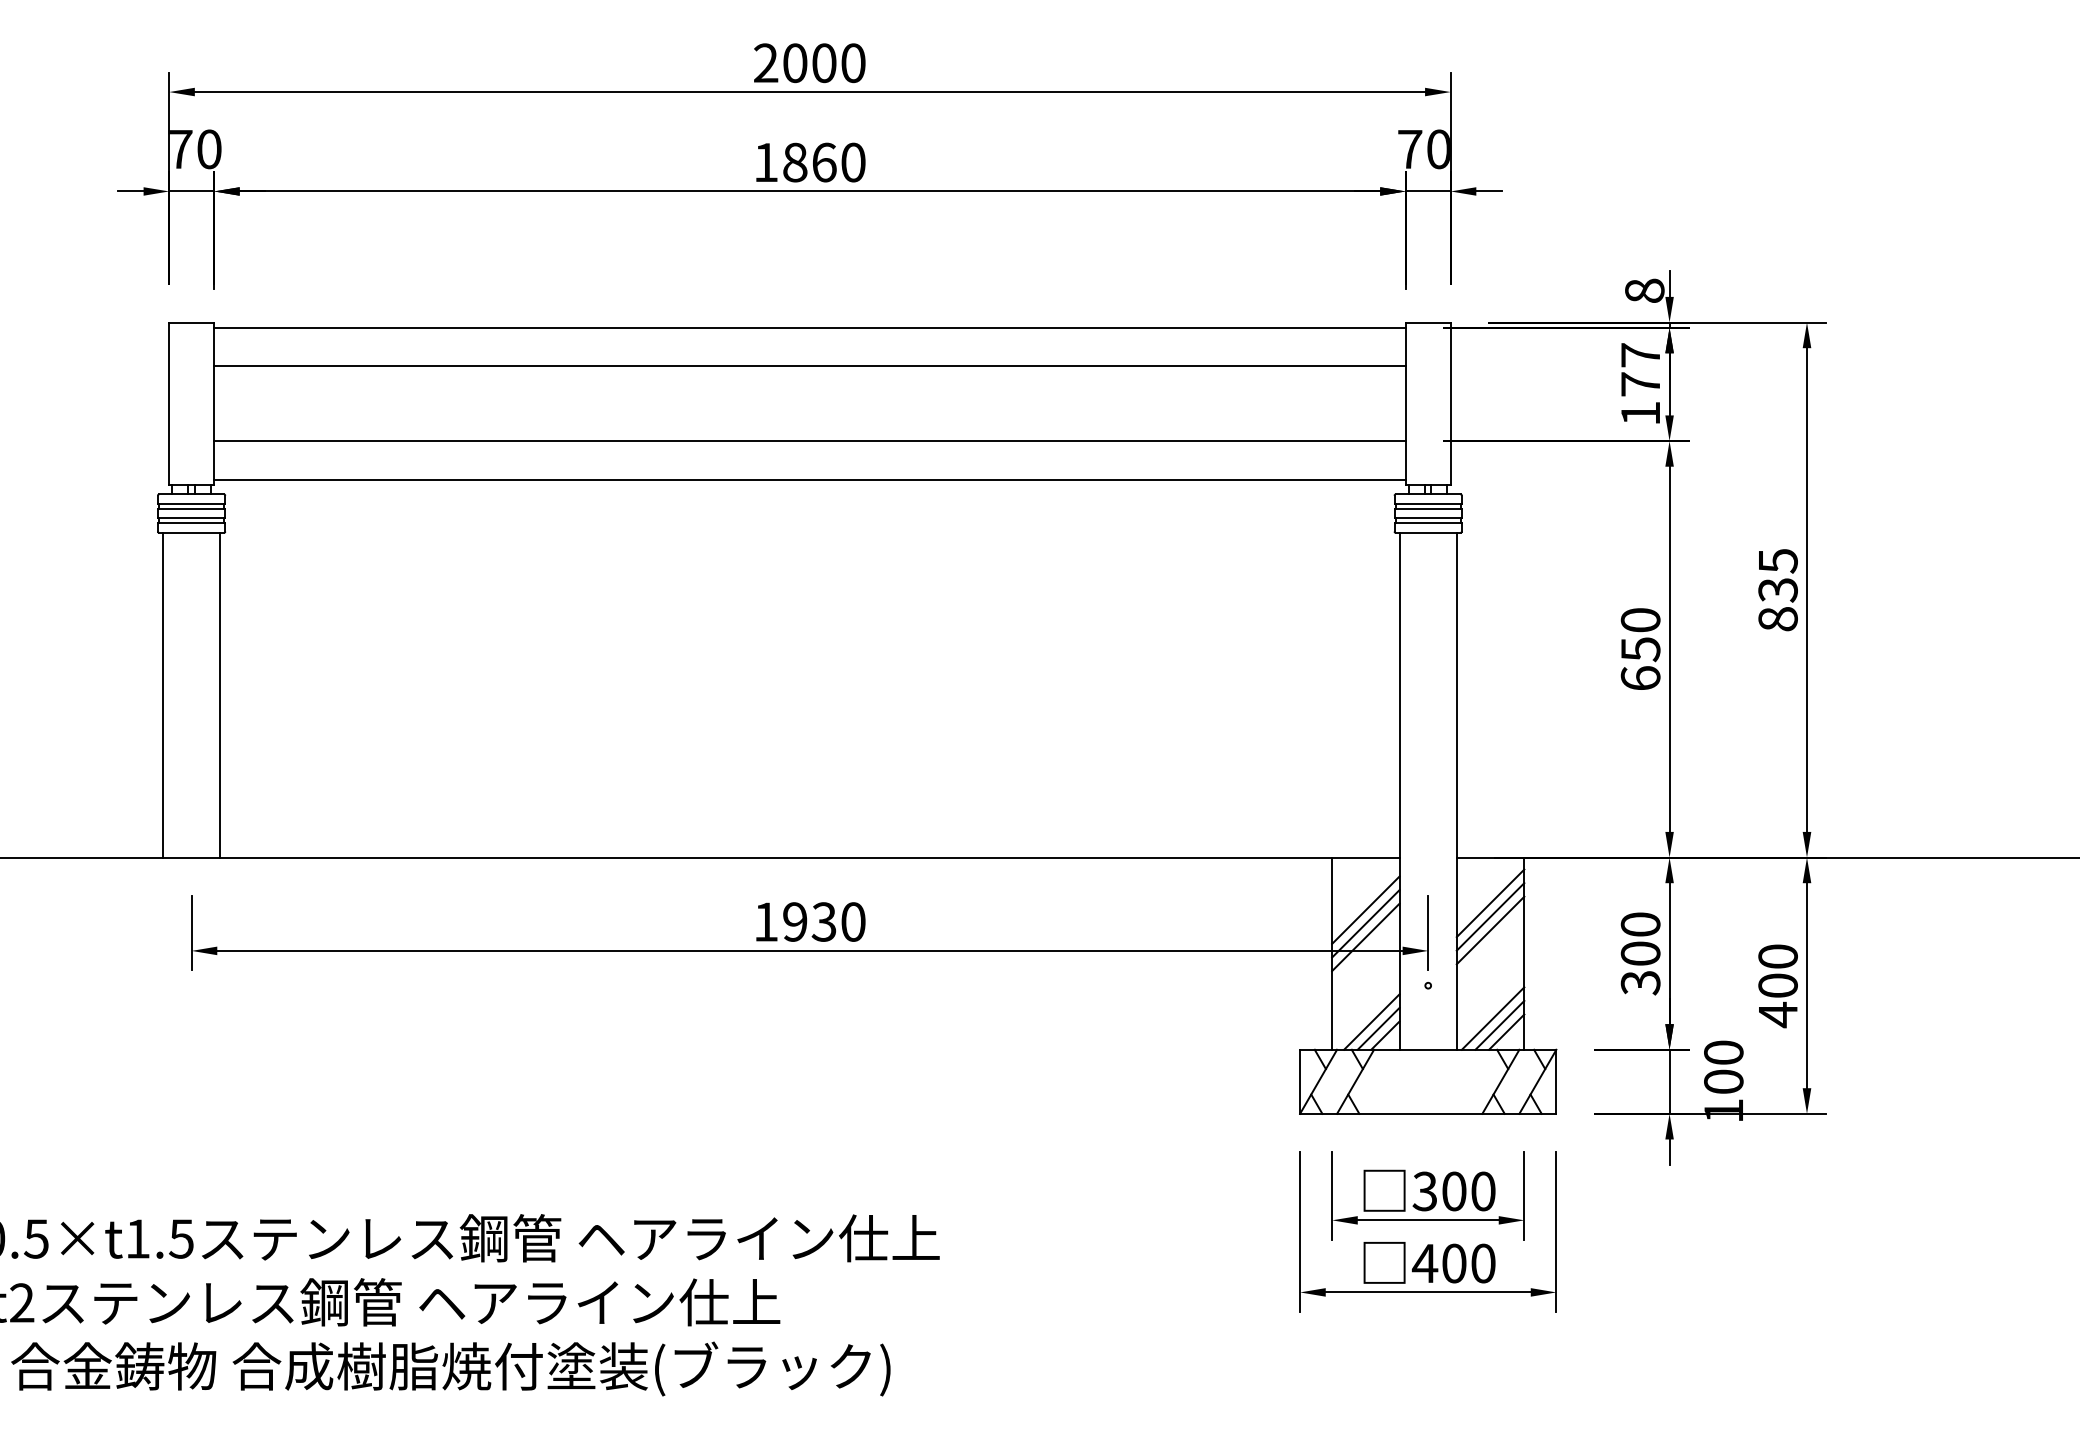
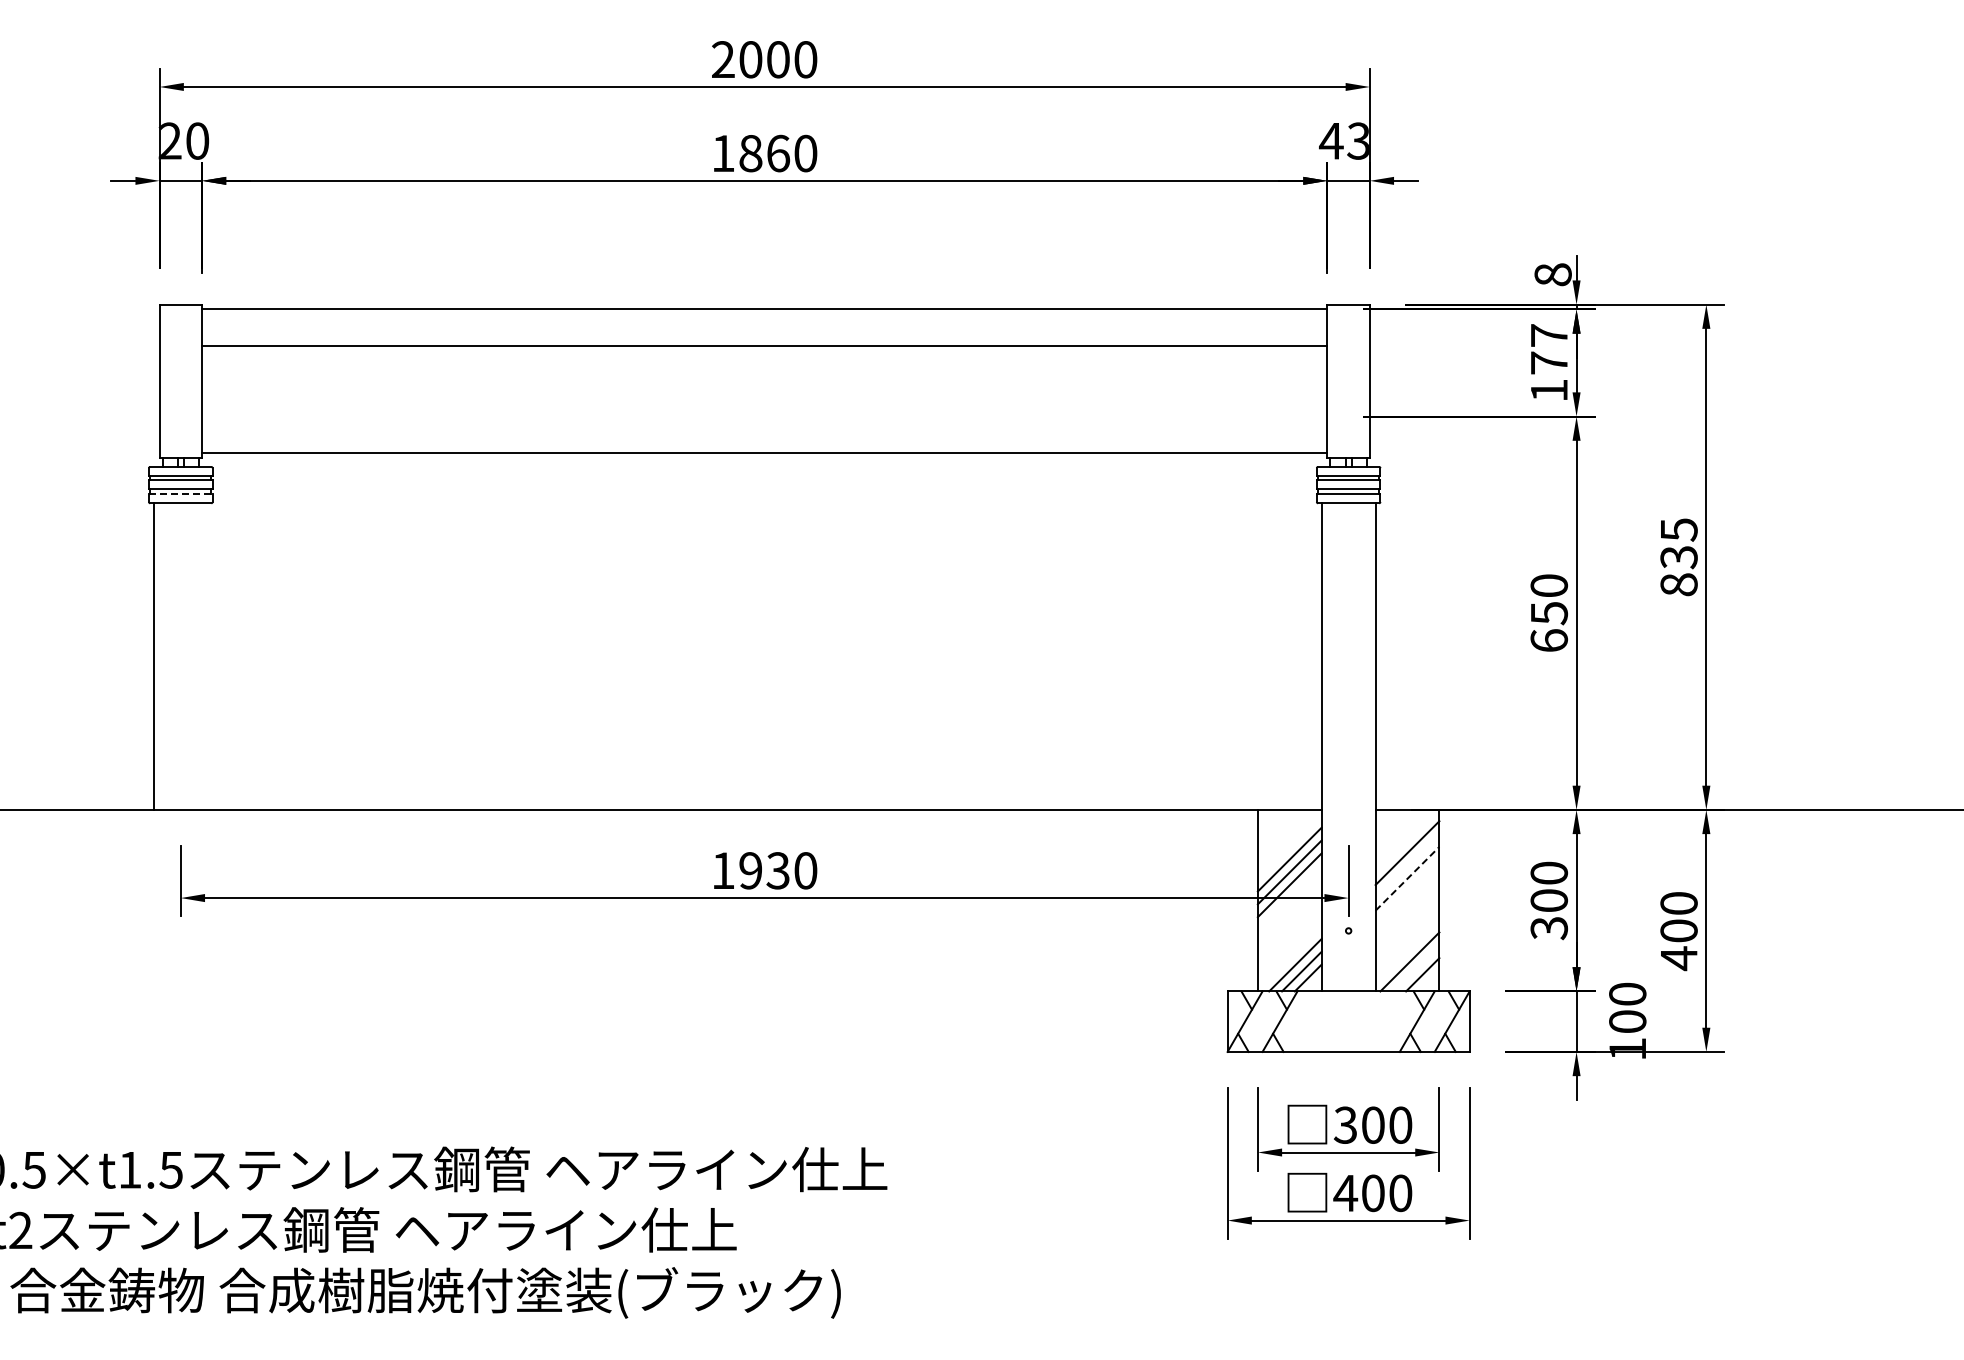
text: (179, 148) -> (169, 140), 70 -> 20
text: (1422, 148) -> (1343, 140), 70 -> 43
line: (809, 440) -> (764, 416), removed
line: (191, 522) -> (180, 493), solid -> dashed
line: (219, 695) -> (207, 656), removed
line: (1490, 916) -> (1407, 865), removed
line: (1490, 930) -> (1407, 878), solid -> dashed
line: (1500, 1025) -> (1416, 968), removed

